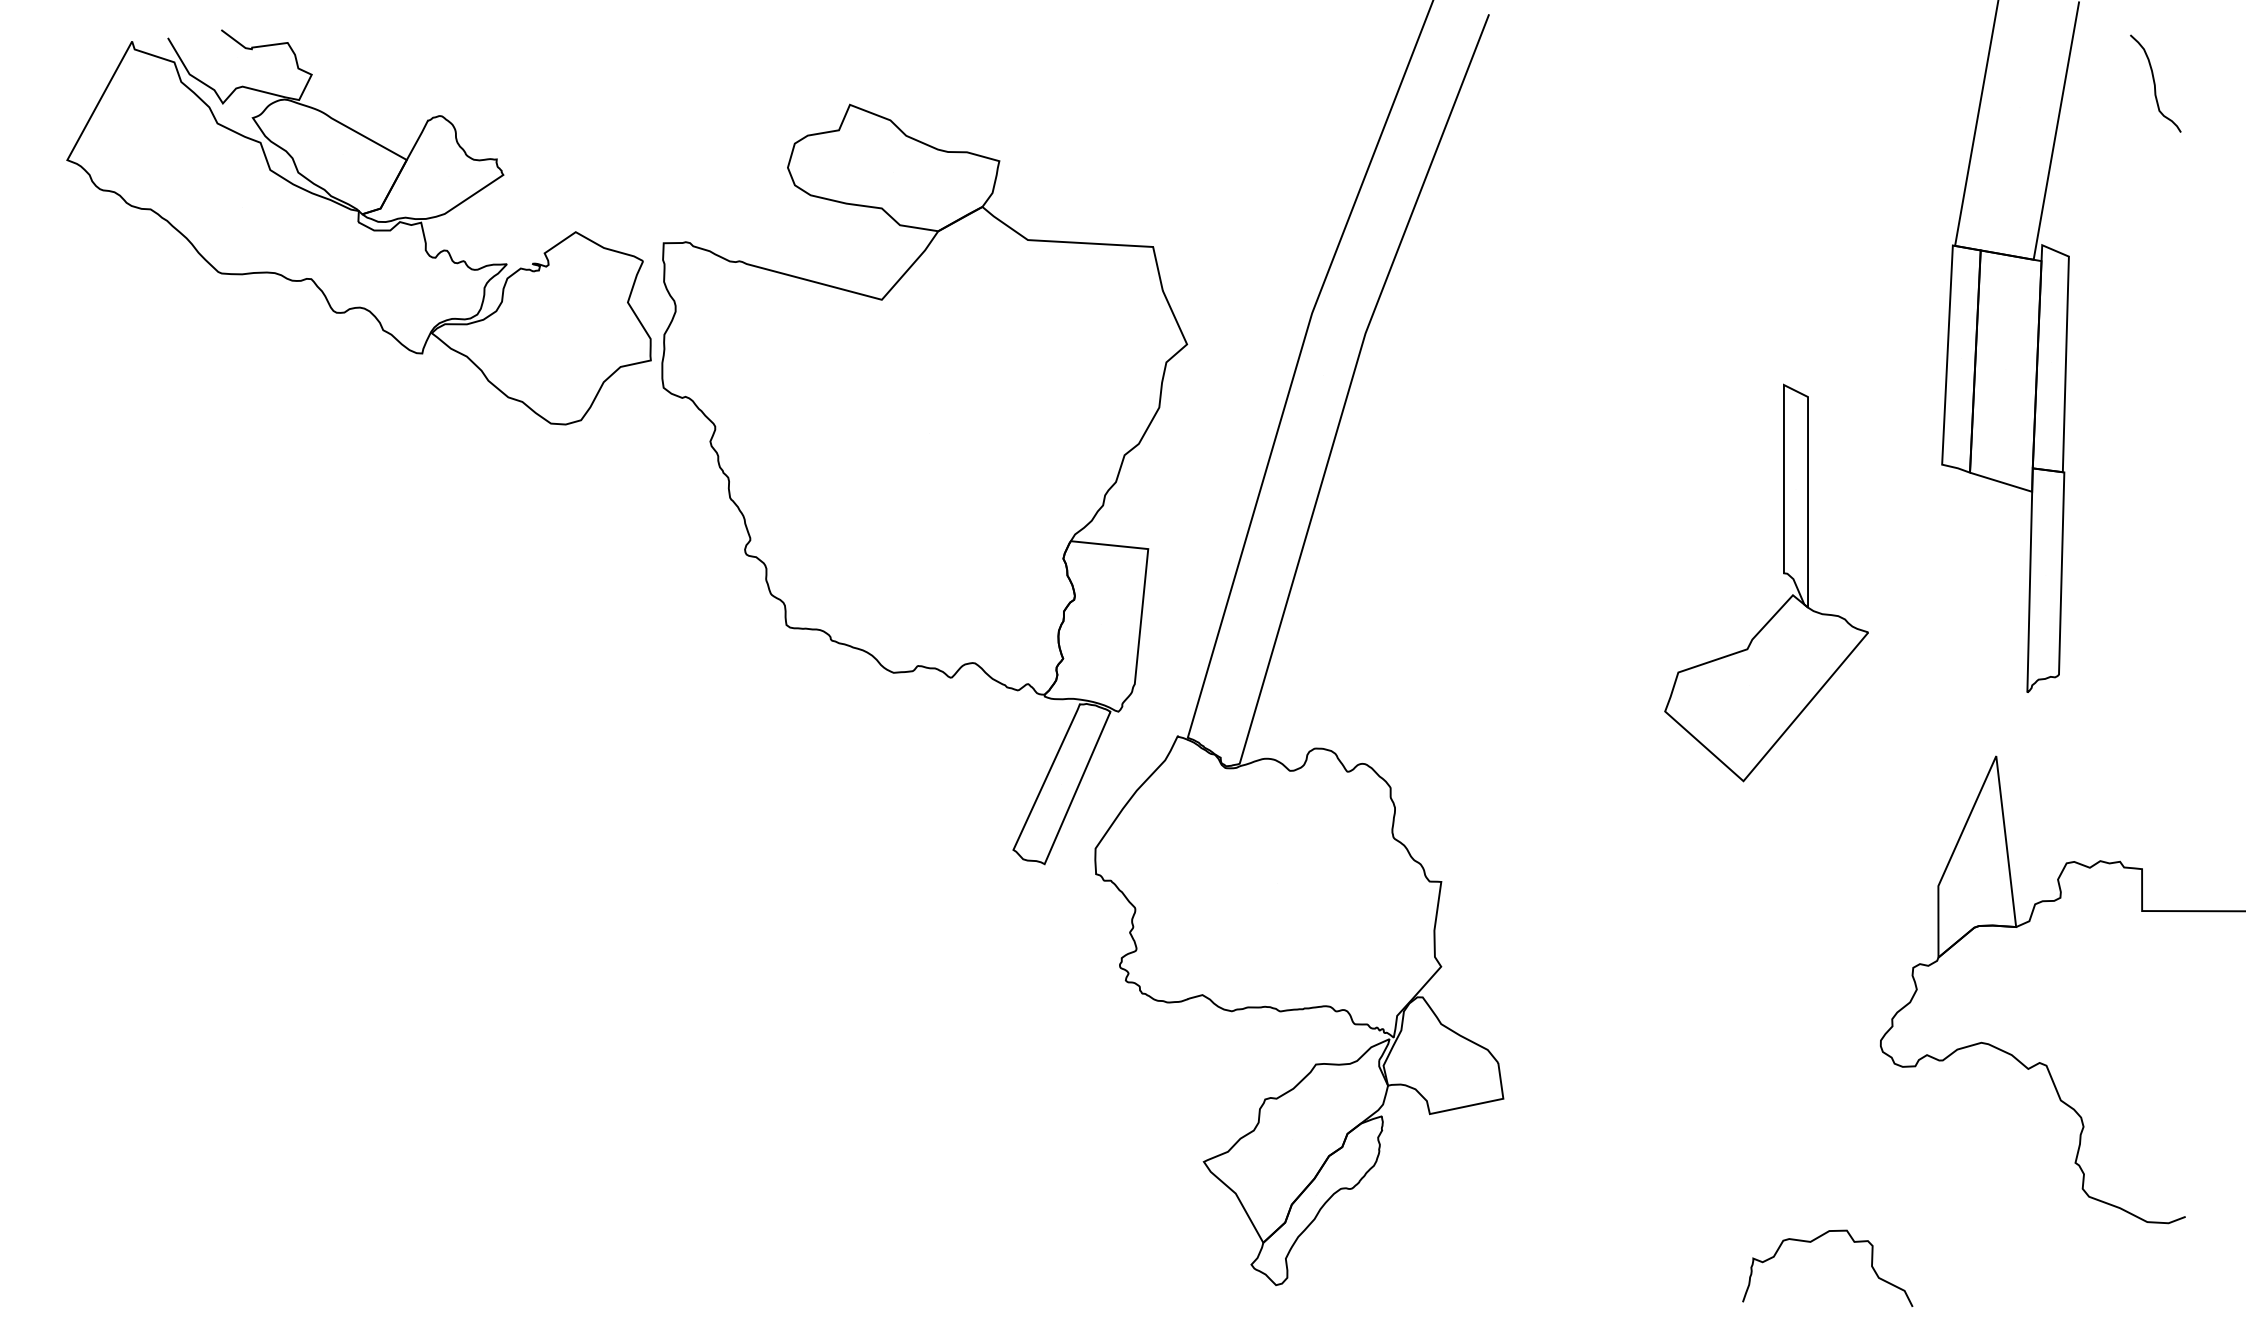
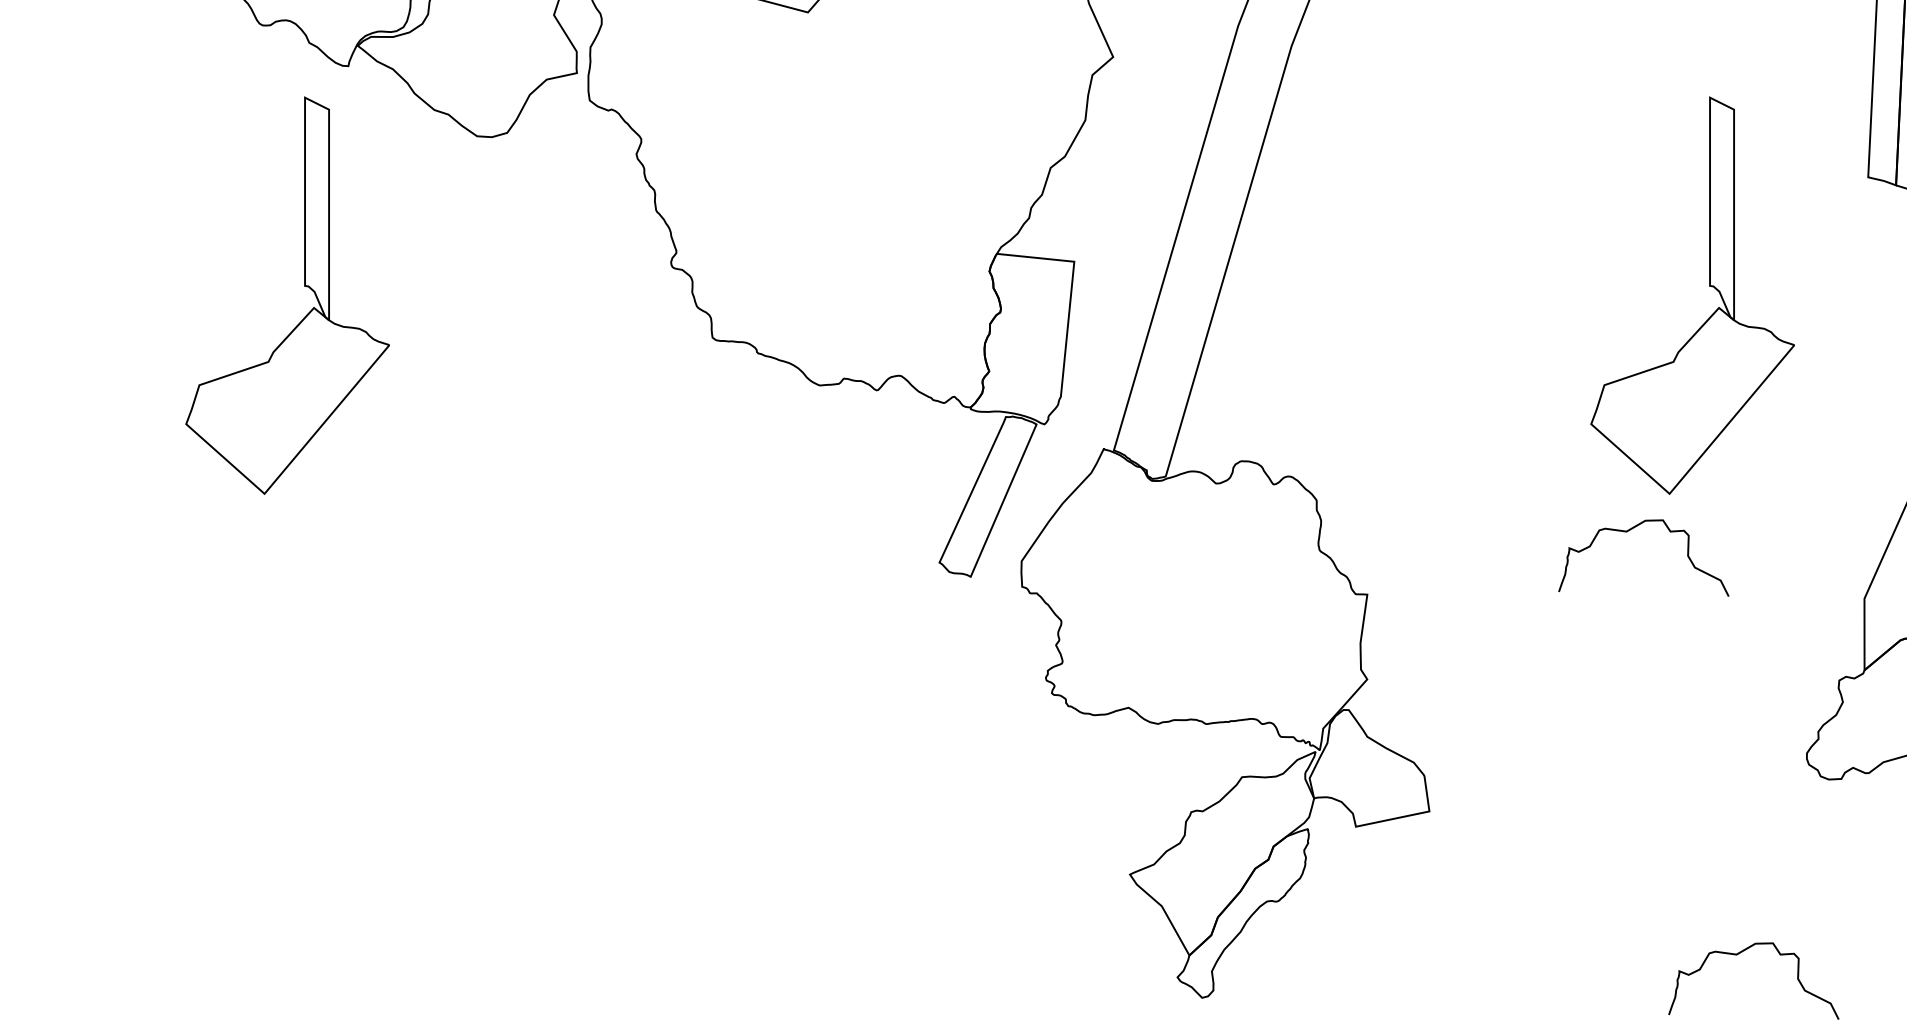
part: (378, 574) -> (304, 287), added
curve: (1703, 818) -> (1629, 531), added

